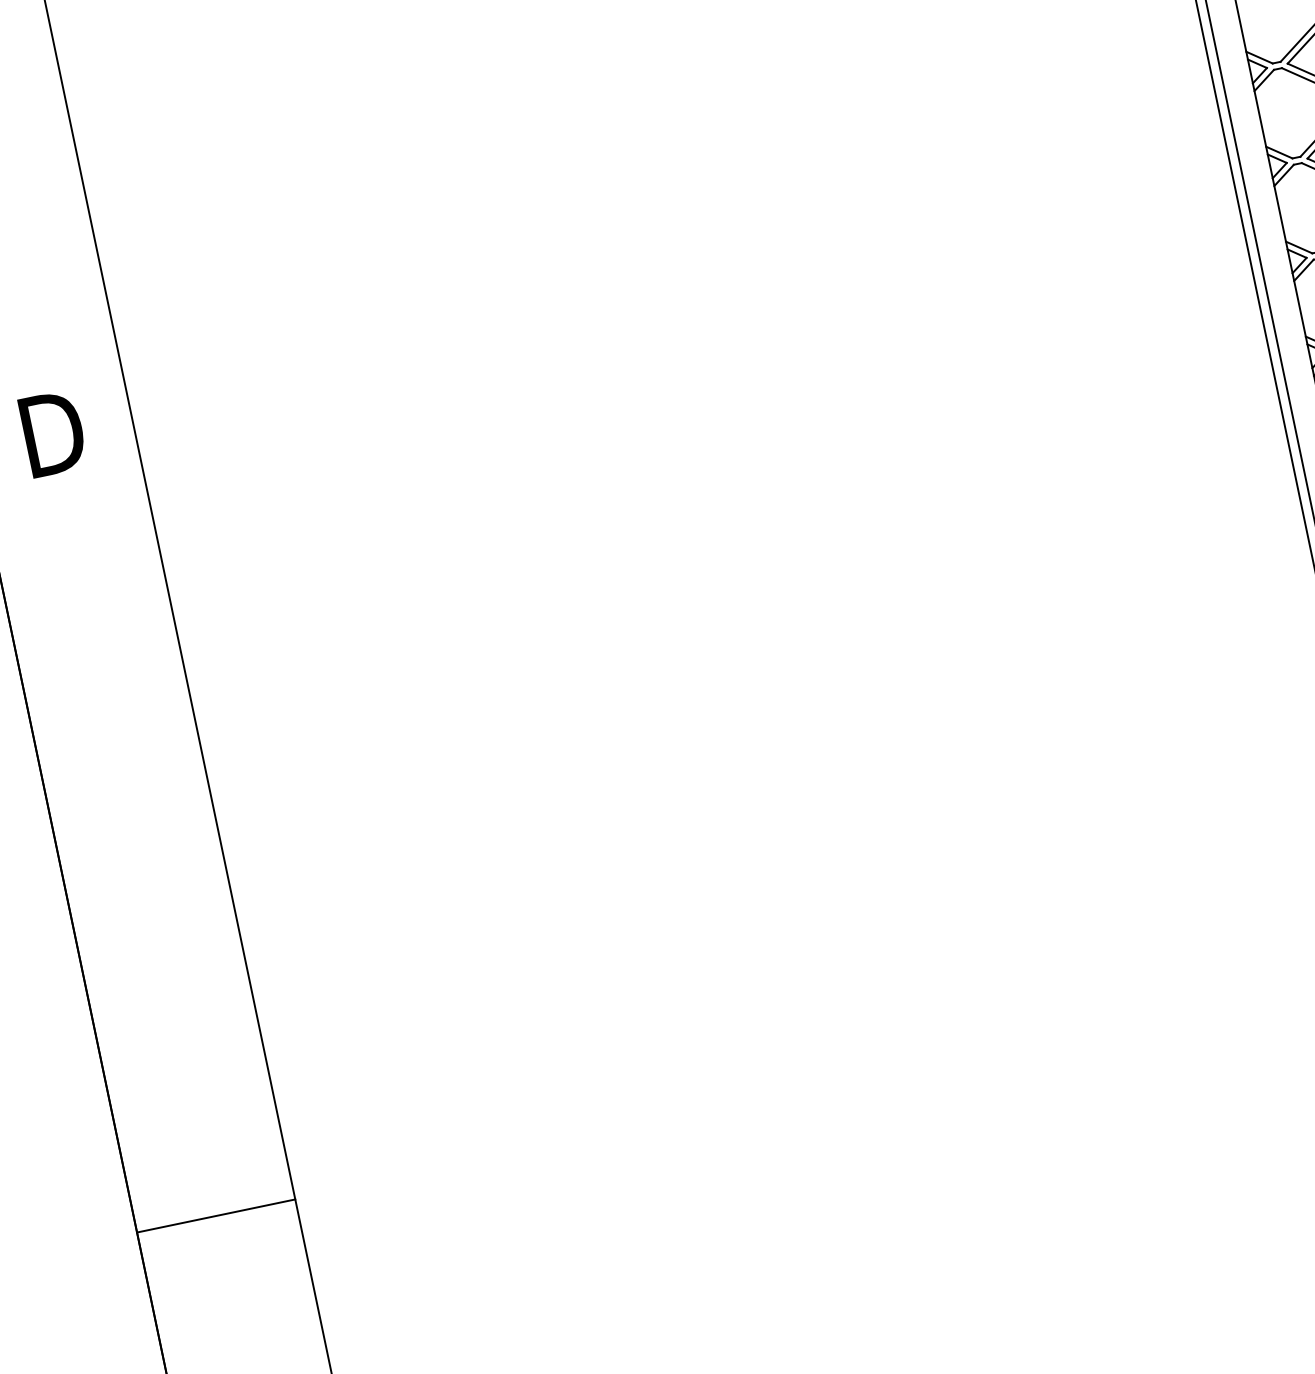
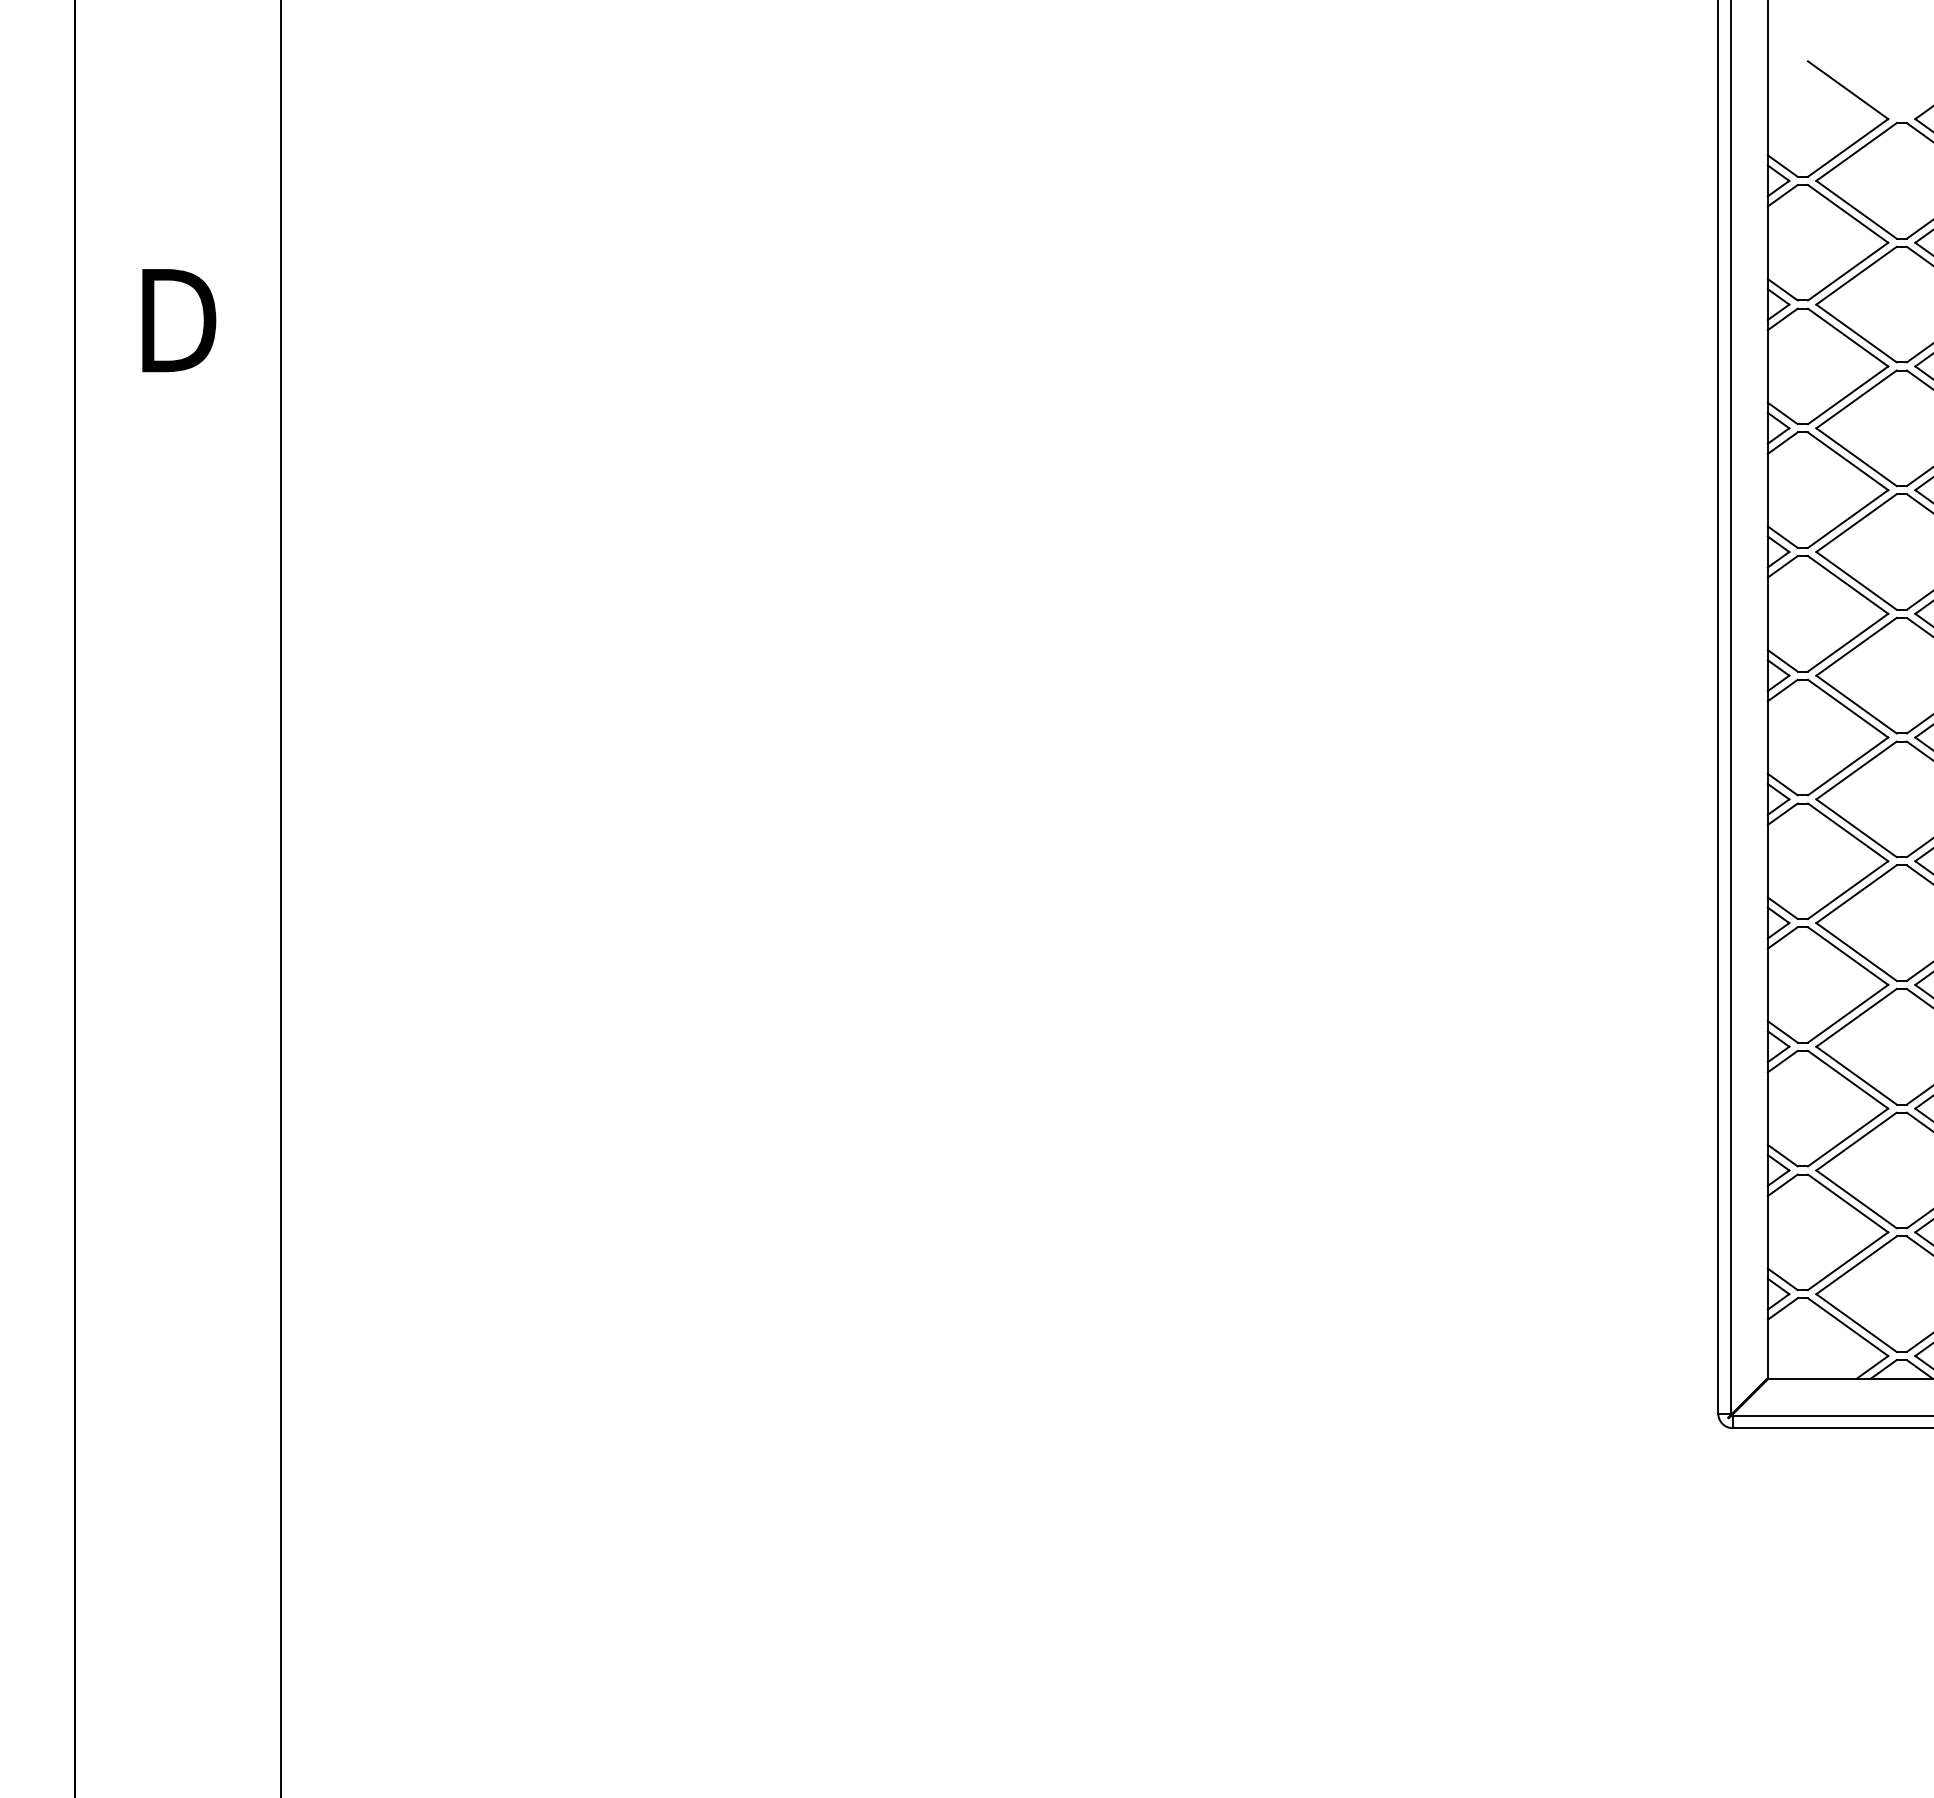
line: (216, 1216) -> (178, 1340), removed

